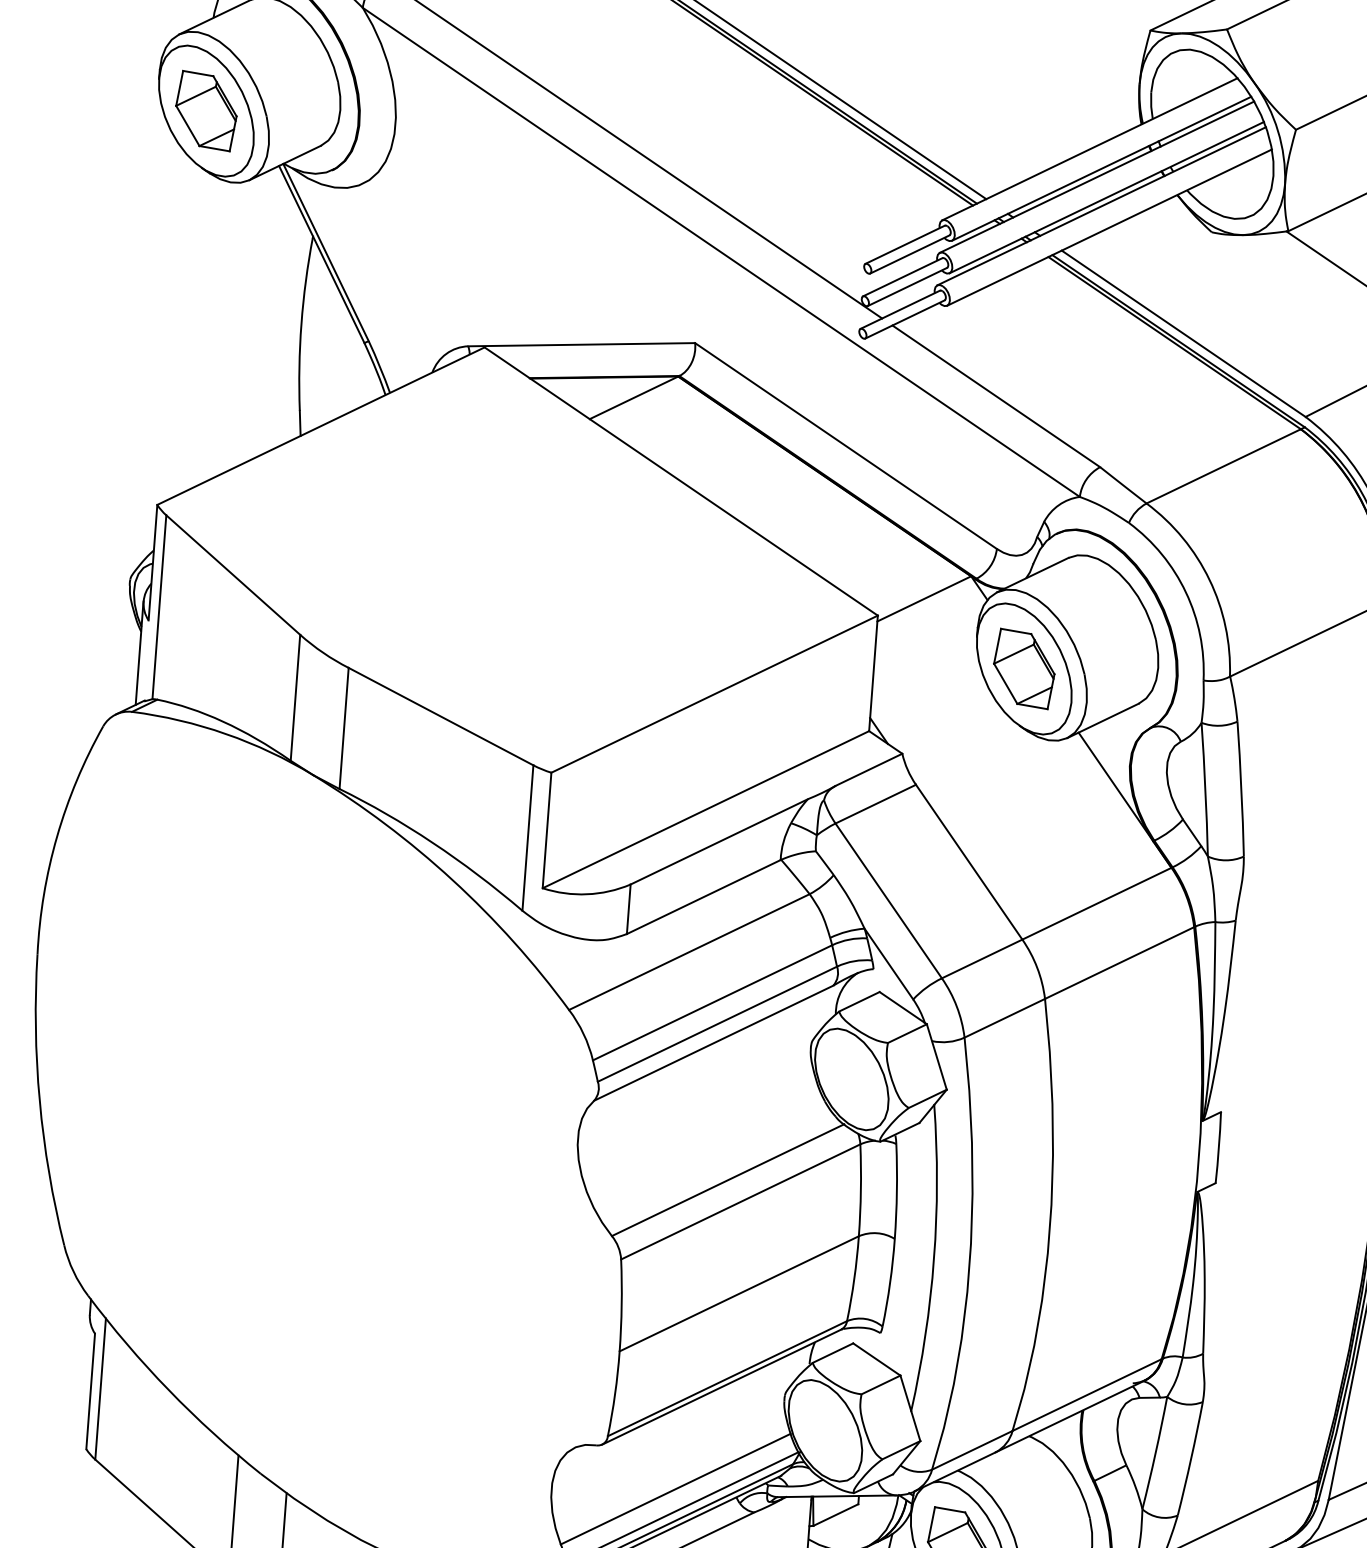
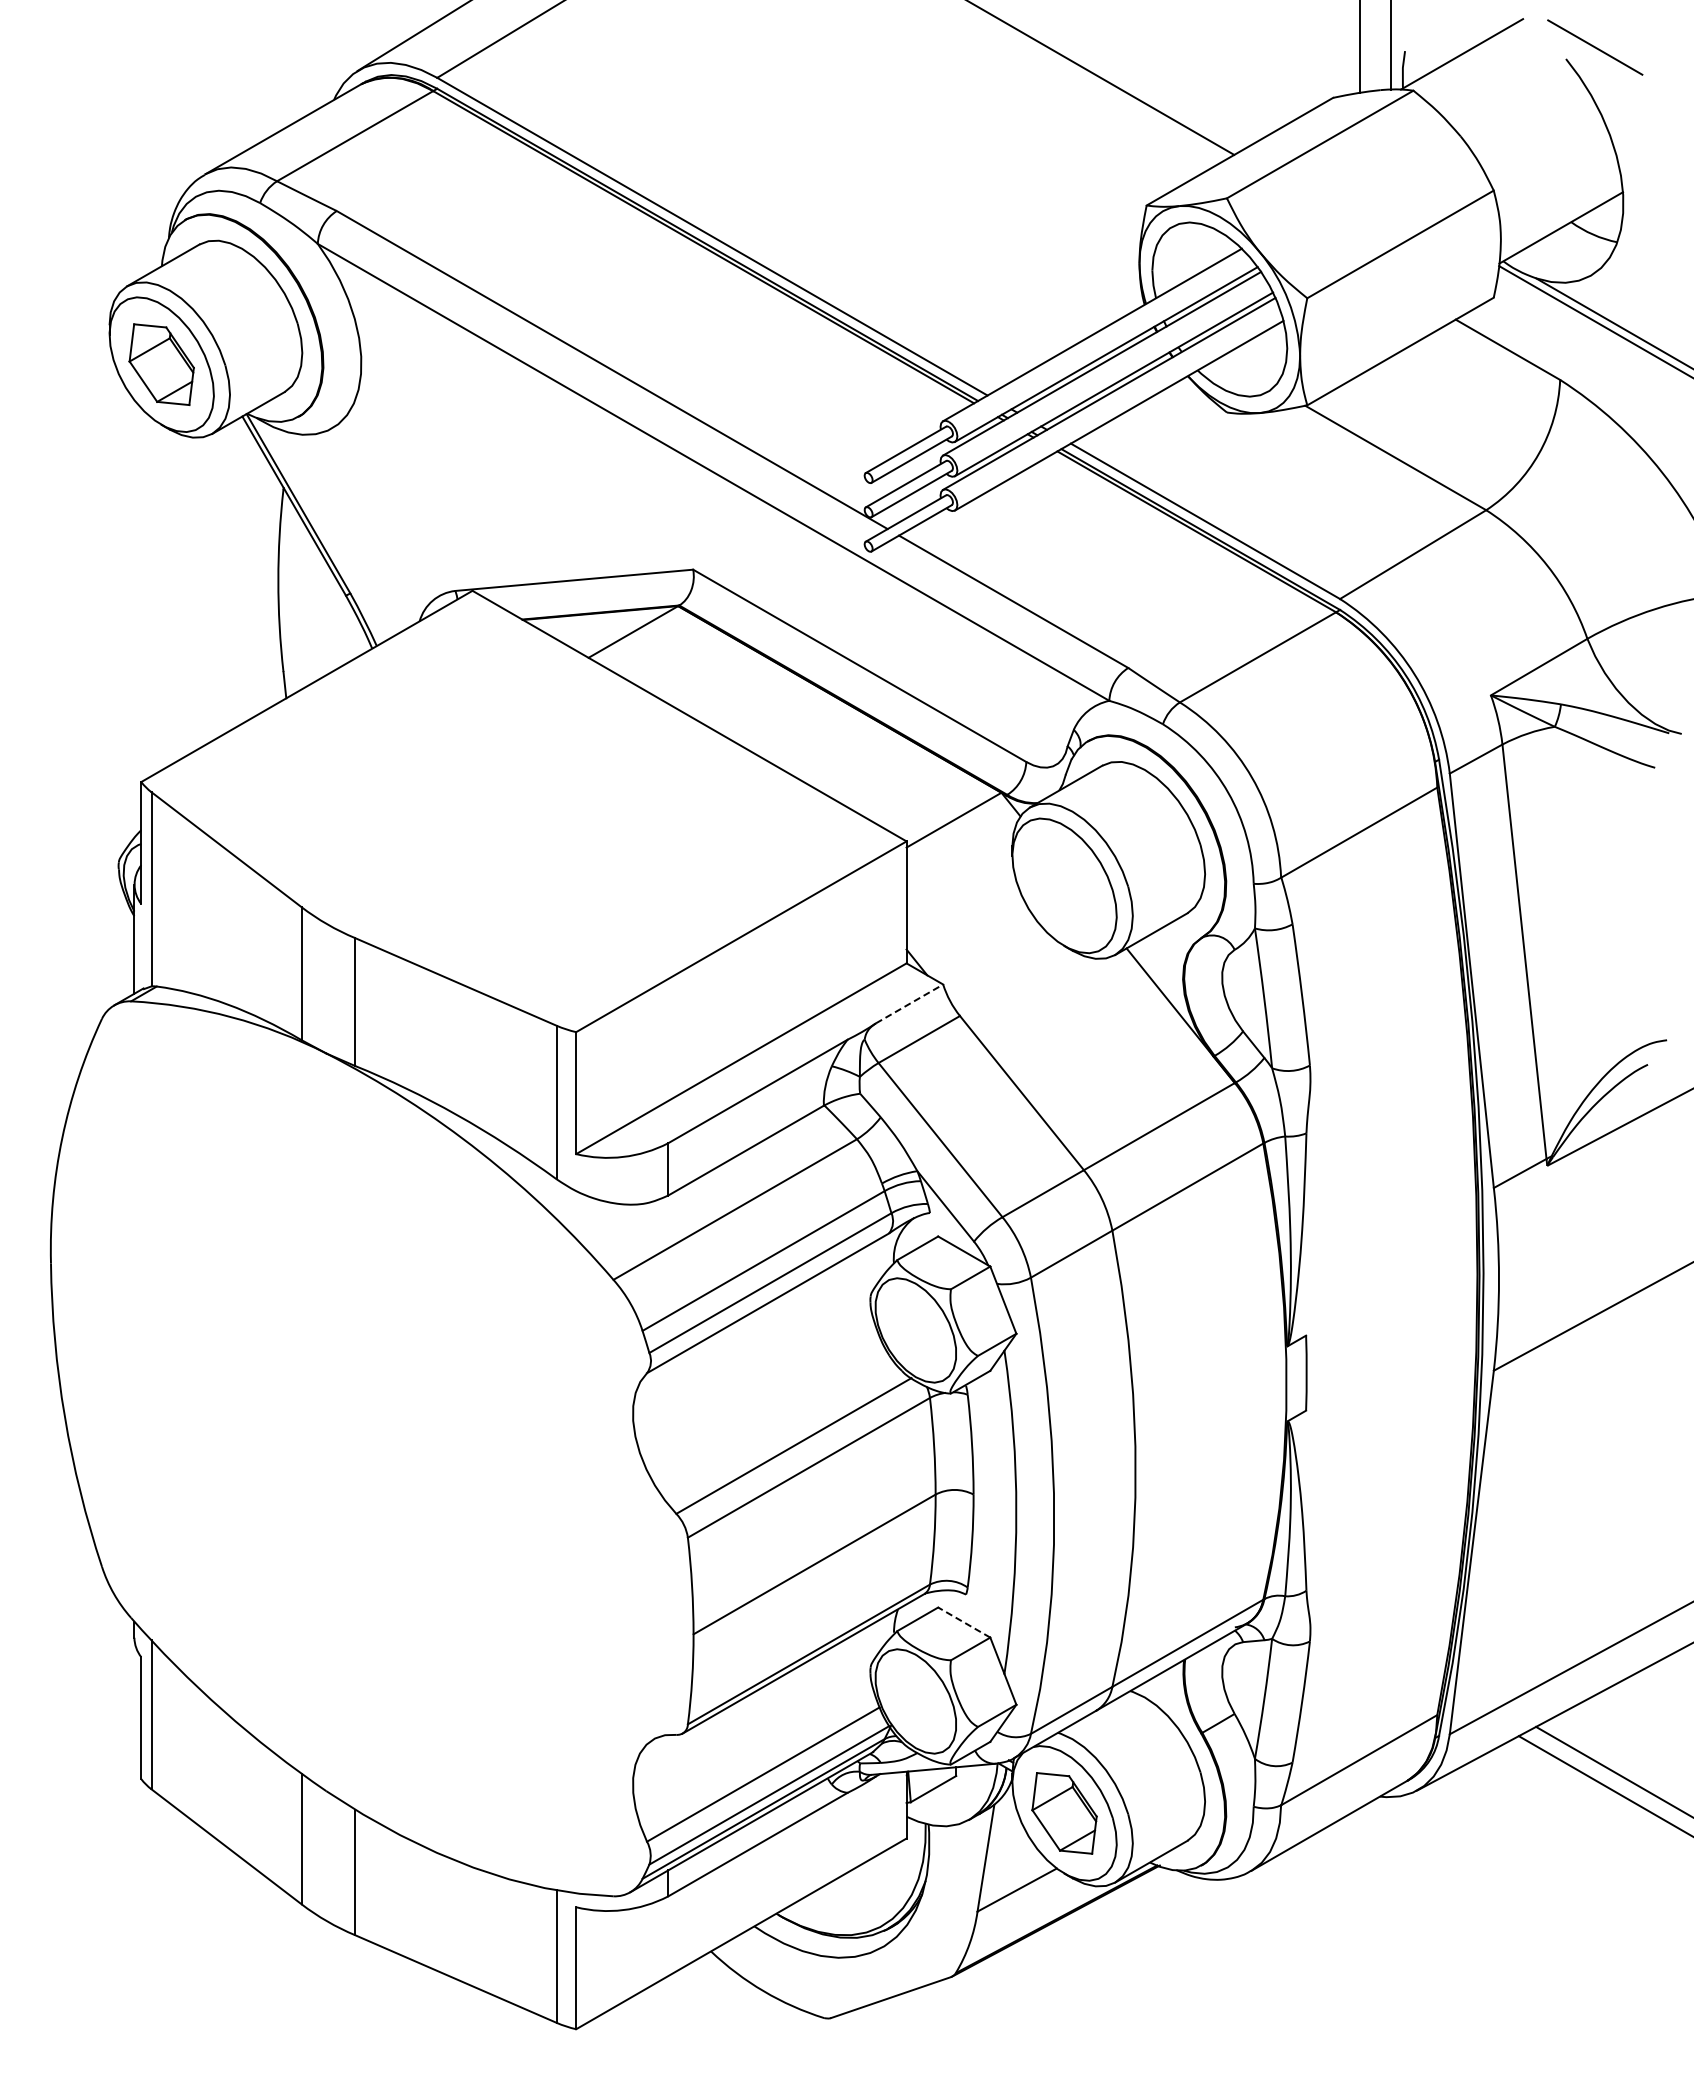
part: (1024, 668) -> (1064, 885), removed
line: (869, 769) -> (909, 1003), solid -> dashed
line: (876, 1359) -> (963, 1622), solid -> dashed

